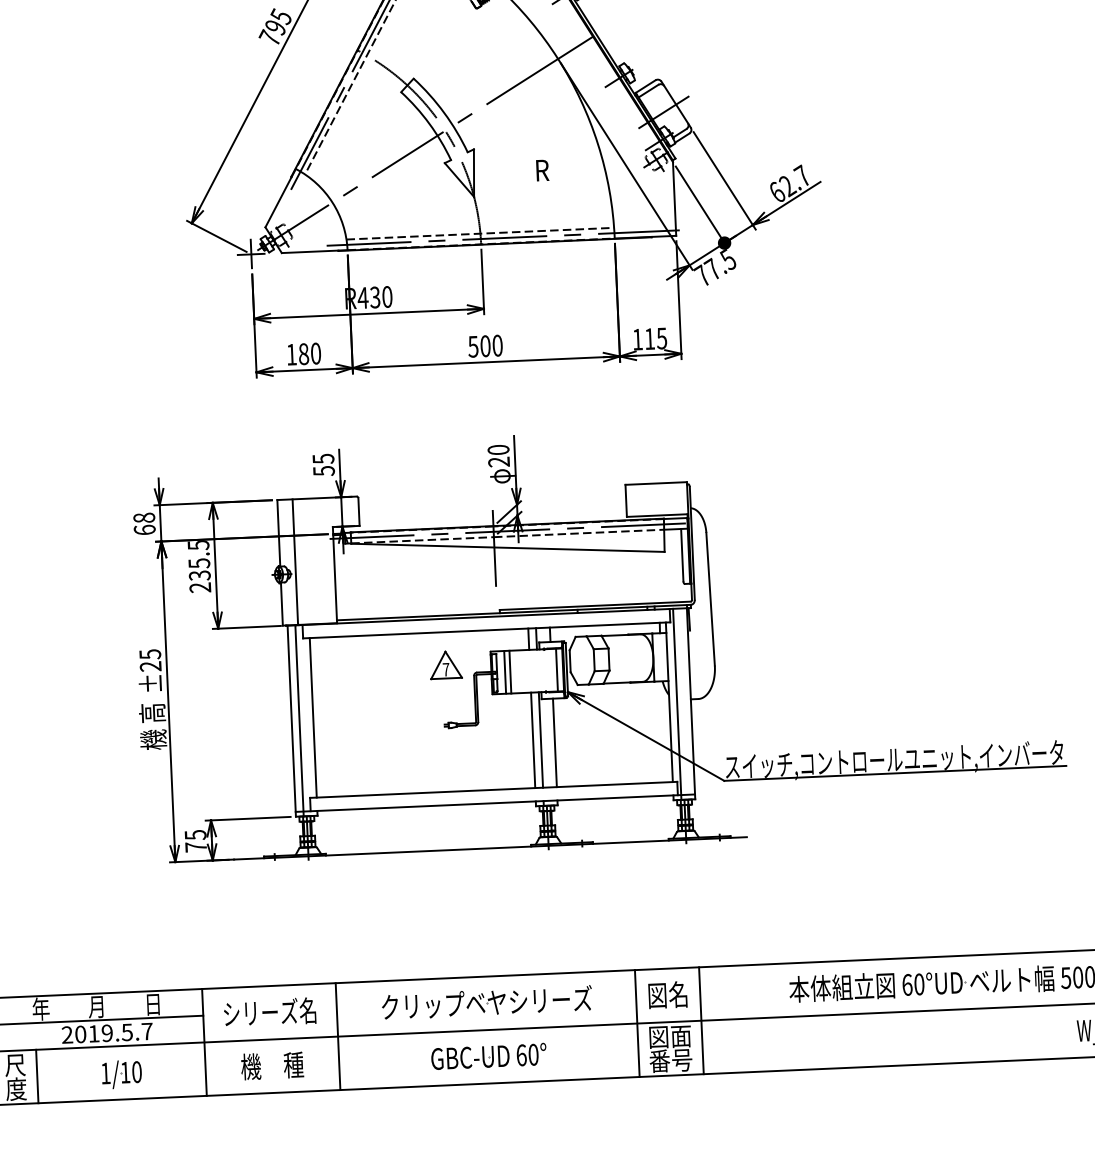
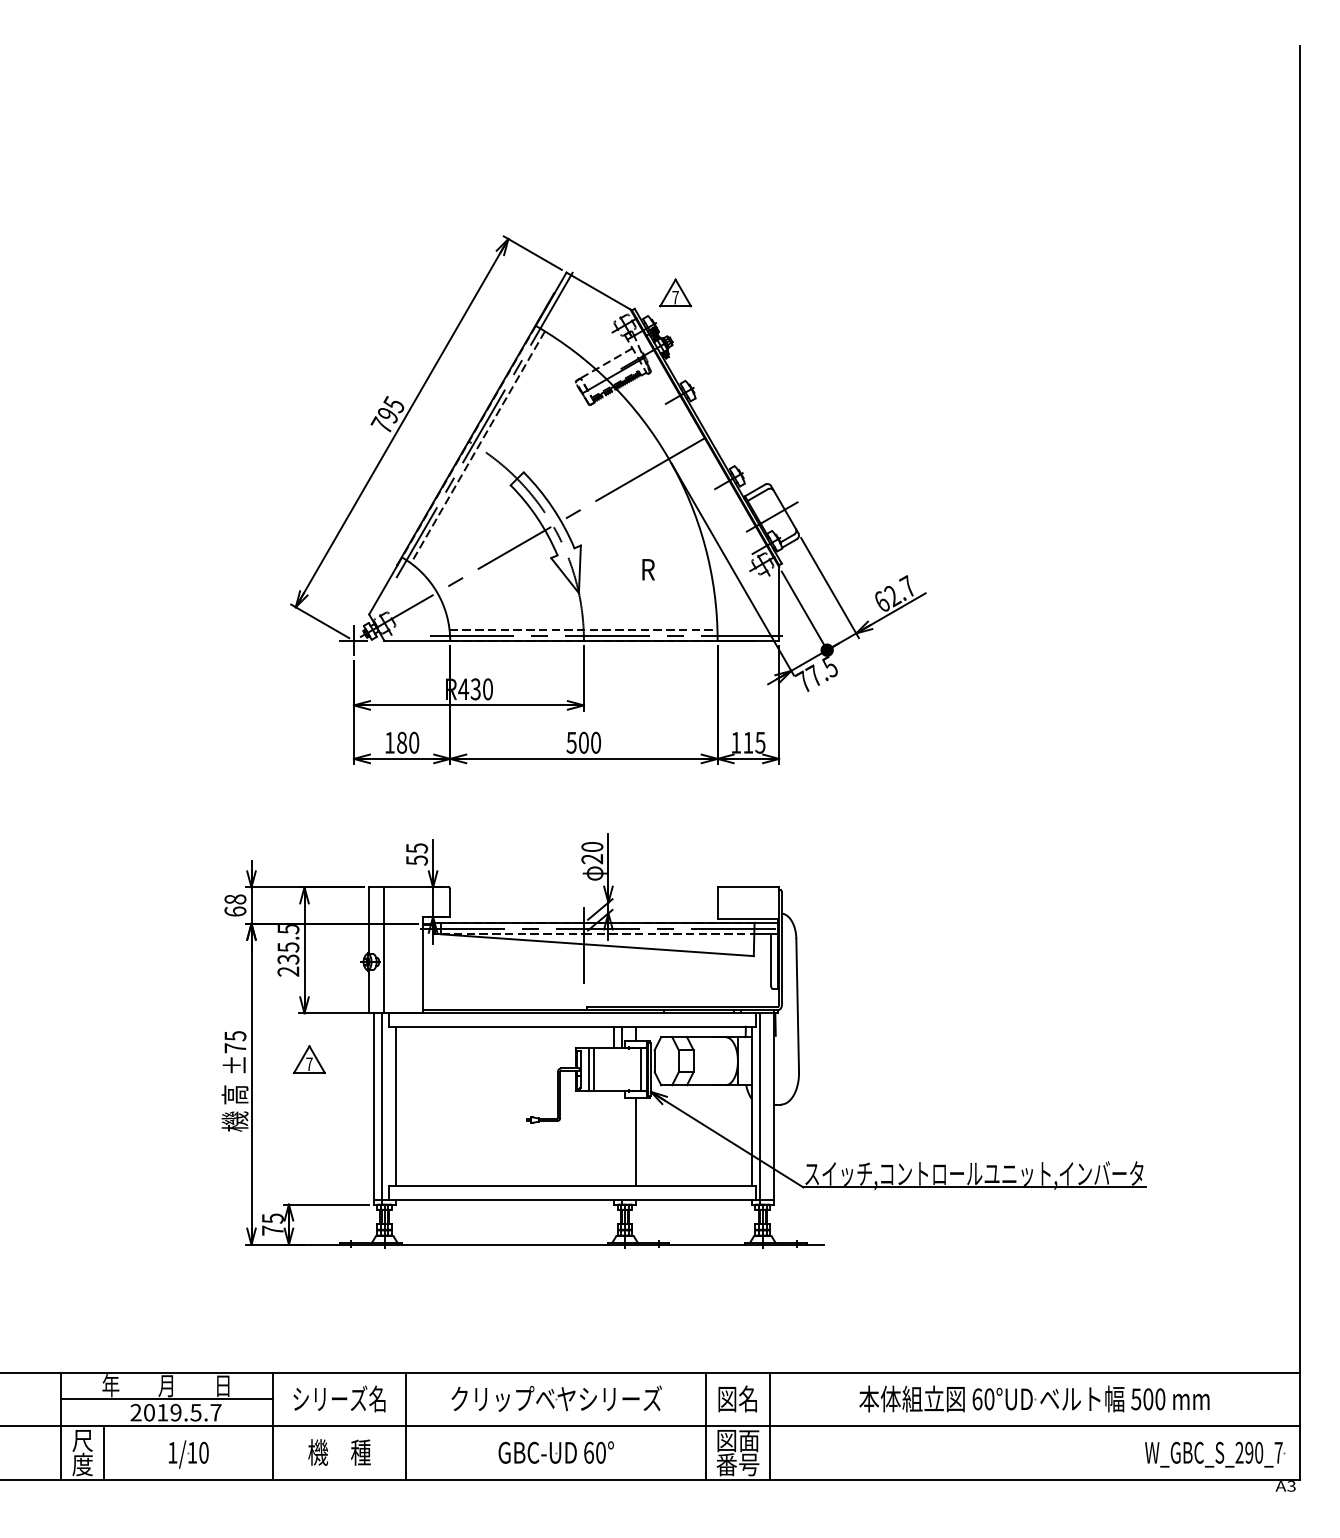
part: (446, 664) -> (309, 1059), moved
text: (150, 666) -> (235, 1048), ±25 -> ±75
line: (541, 739) -> (622, 1138), removed
line: (533, 740) -> (614, 1138), removed

